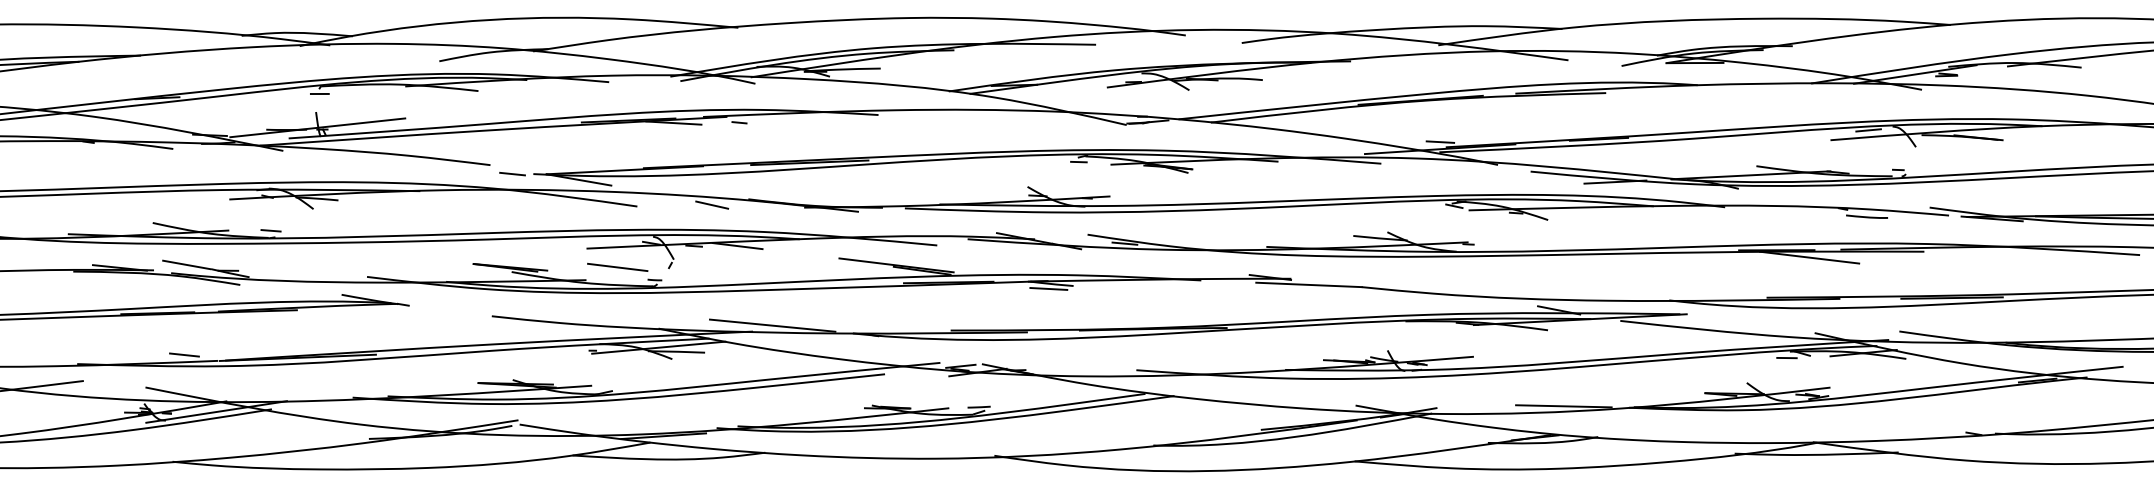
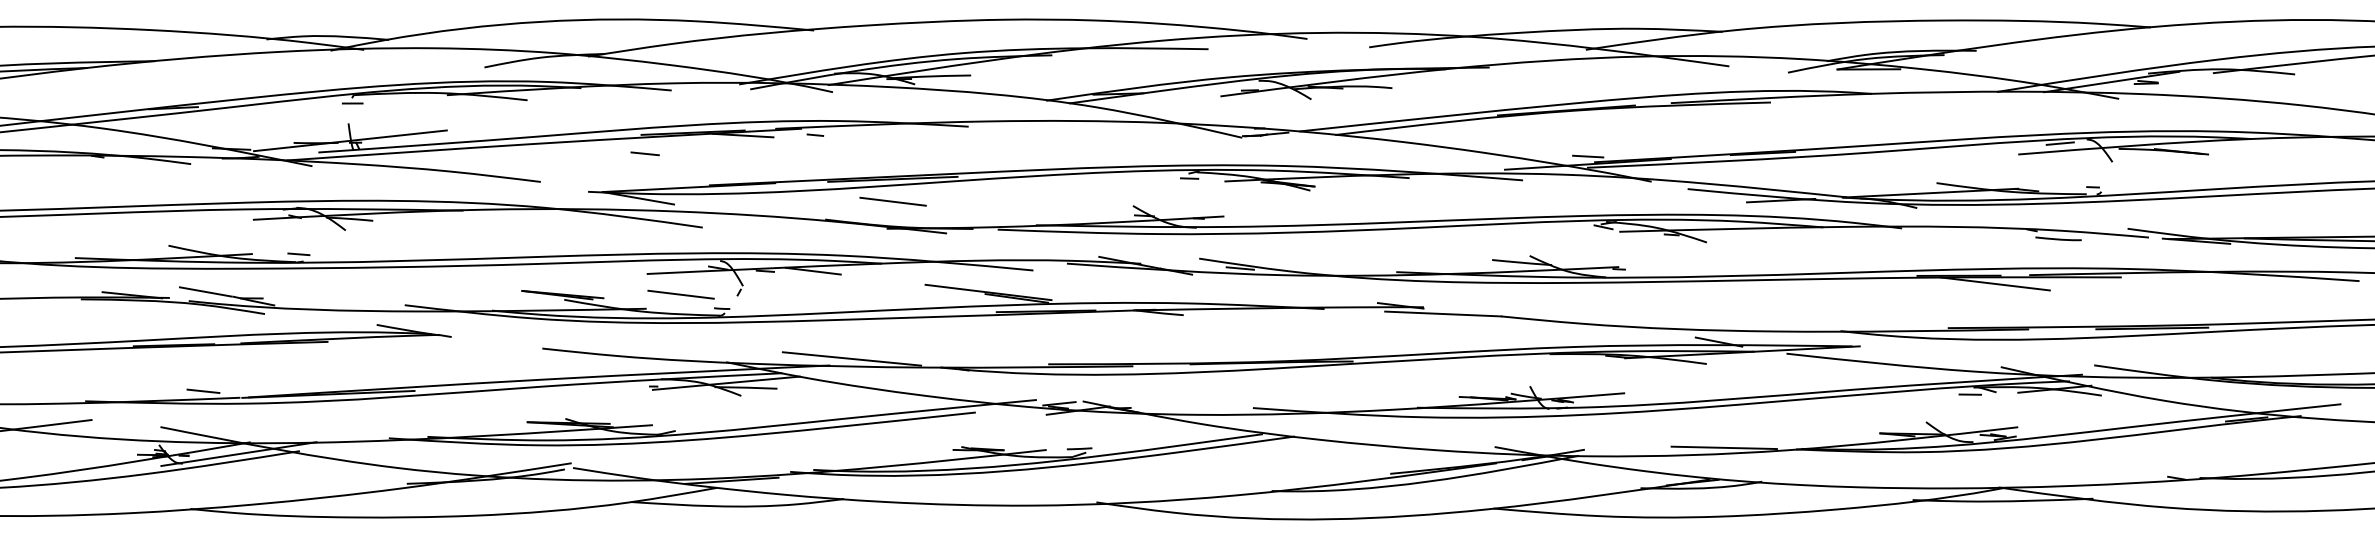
line: (511, 173) -> (644, 153), moved
line: (809, 182) -> (892, 201), added
line: (711, 205) -> (784, 226), removed
line: (1048, 288) -> (1156, 318), removed

